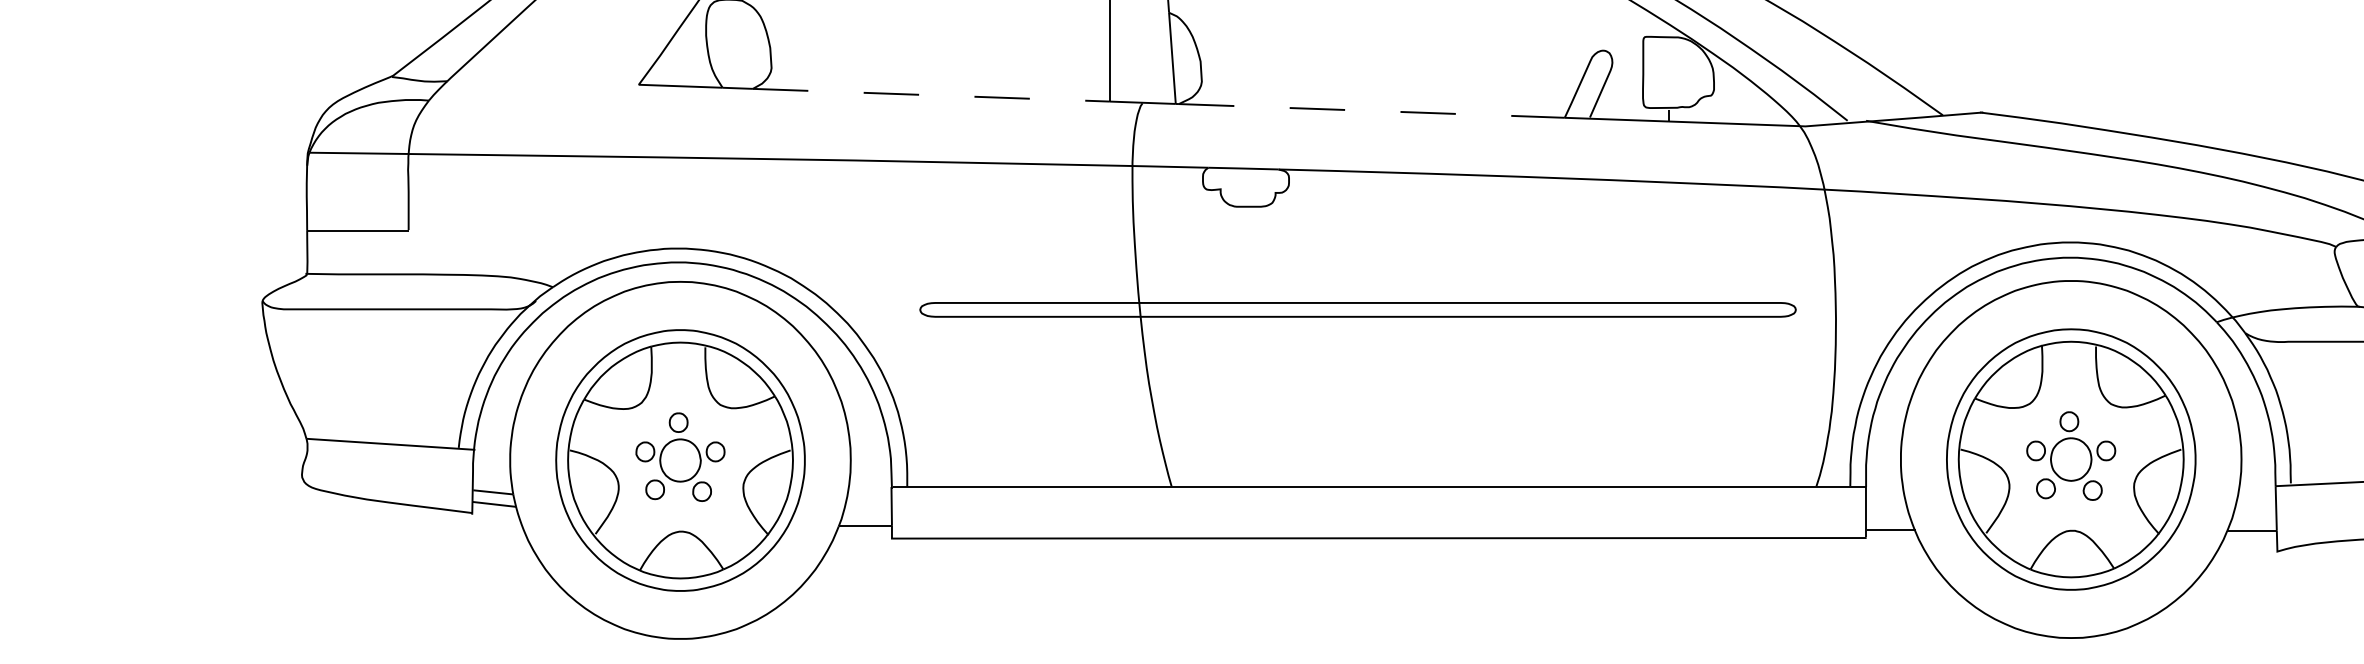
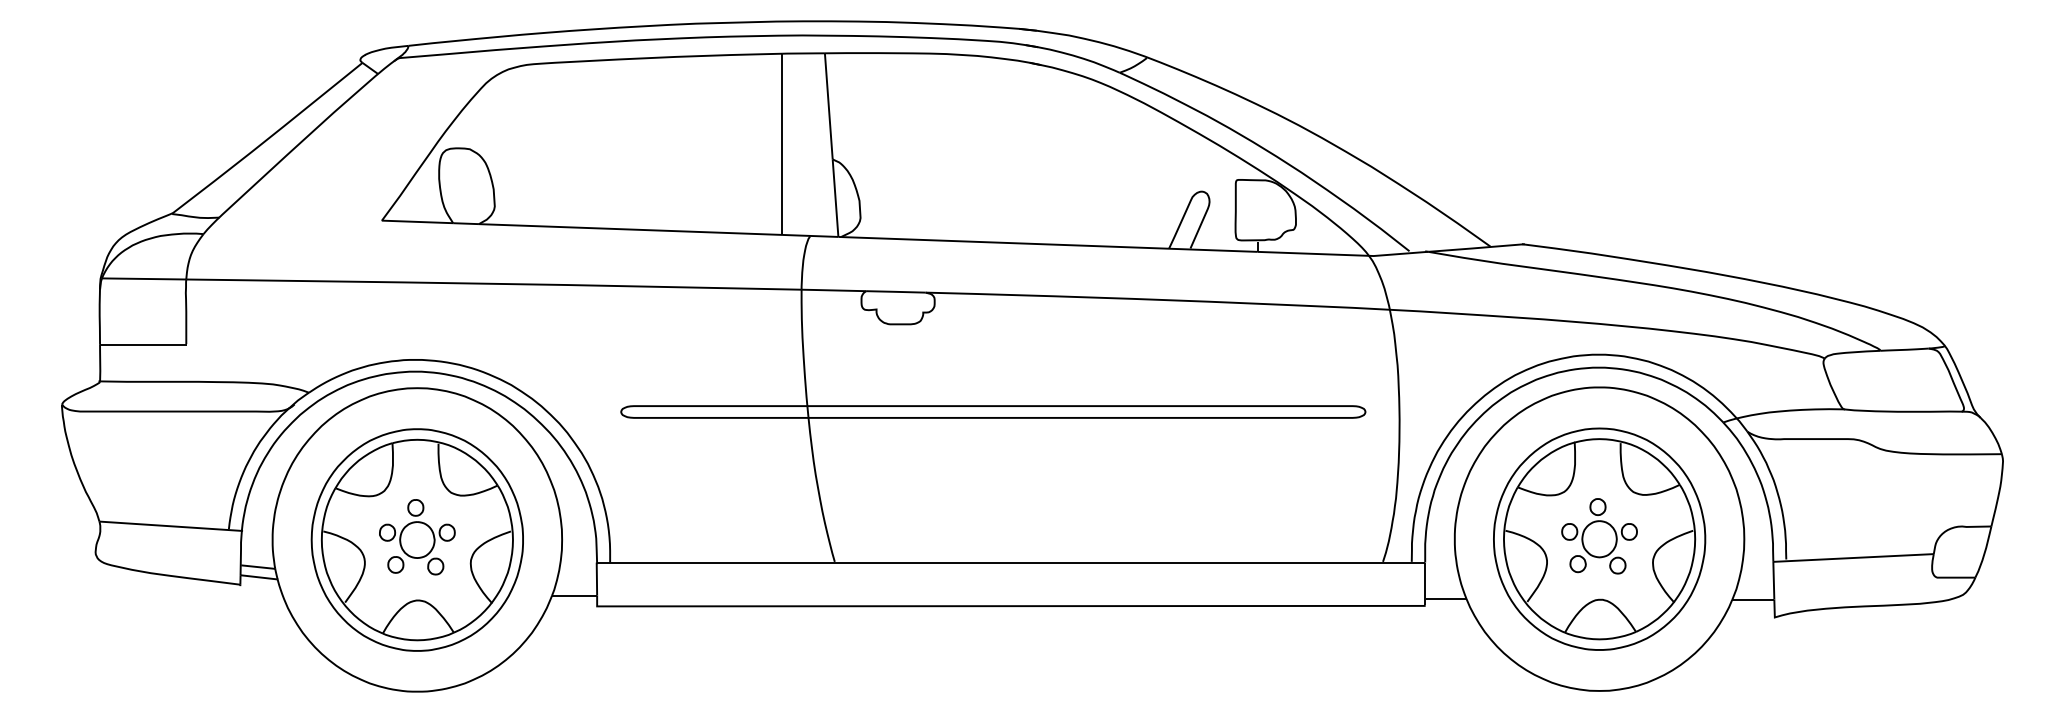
line: (931, 95) -> (630, 229), dashed -> solid
line: (1372, 110) -> (1005, 242), dashed -> solid

